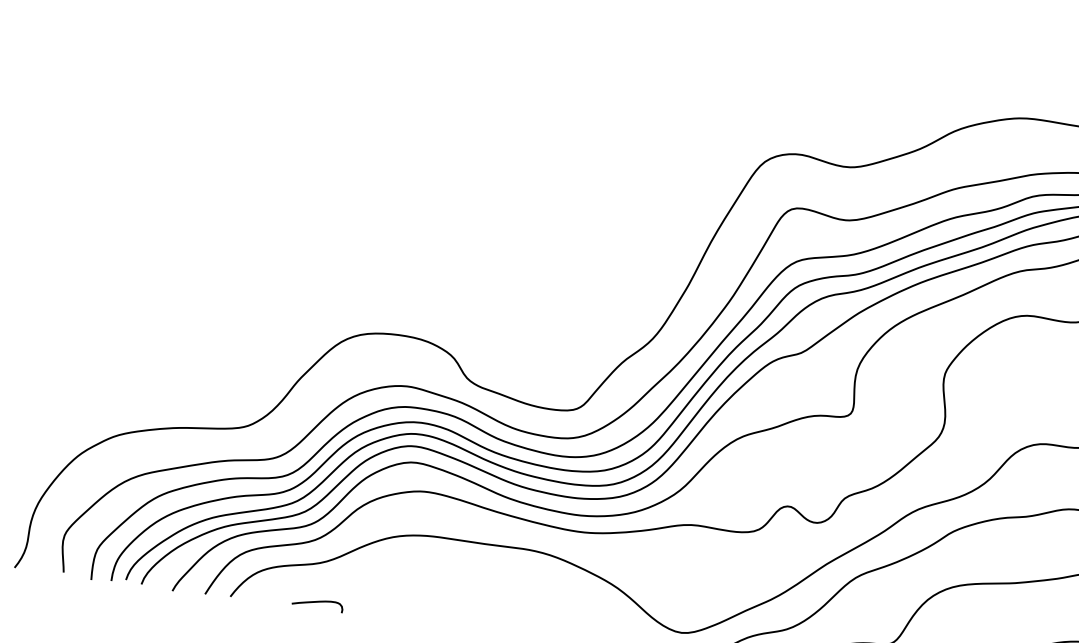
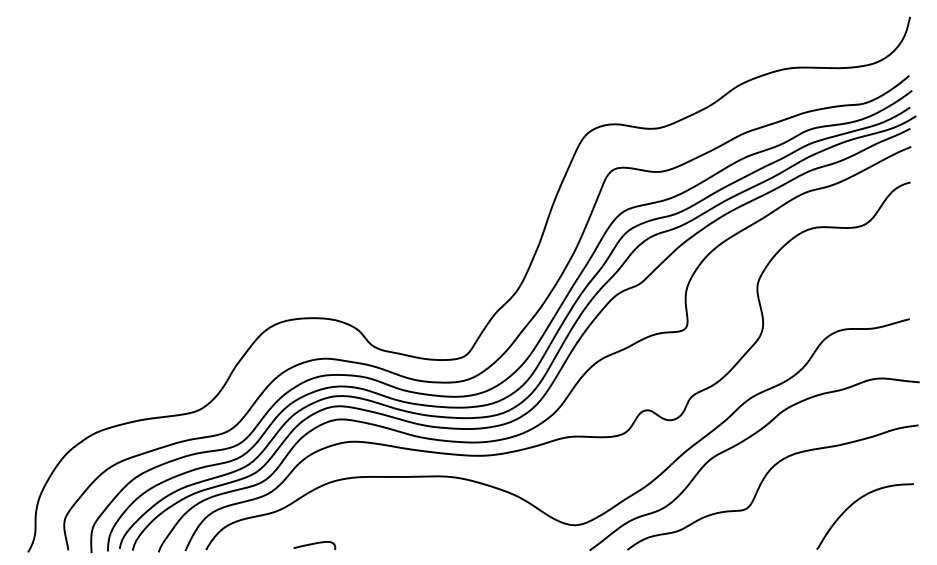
curve: (317, 602) -> (314, 544), moved

